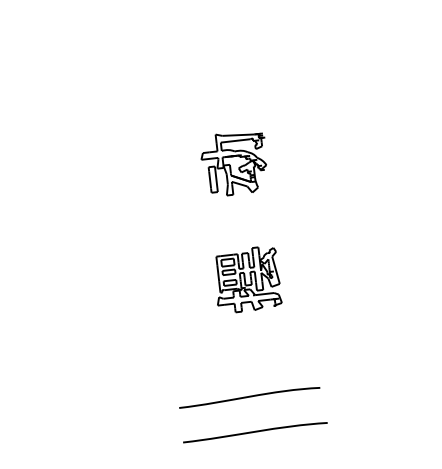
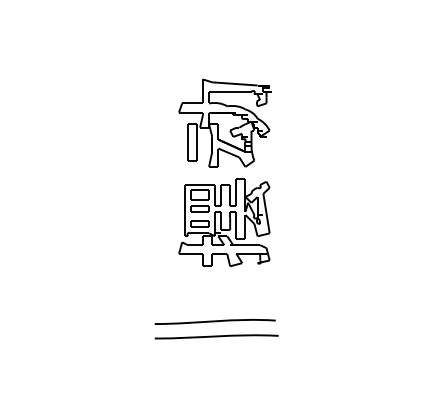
part: (233, 162) -> (224, 122), size x1.67
part: (247, 279) -> (224, 222), size x1.67
line: (255, 431) -> (216, 336), moved

